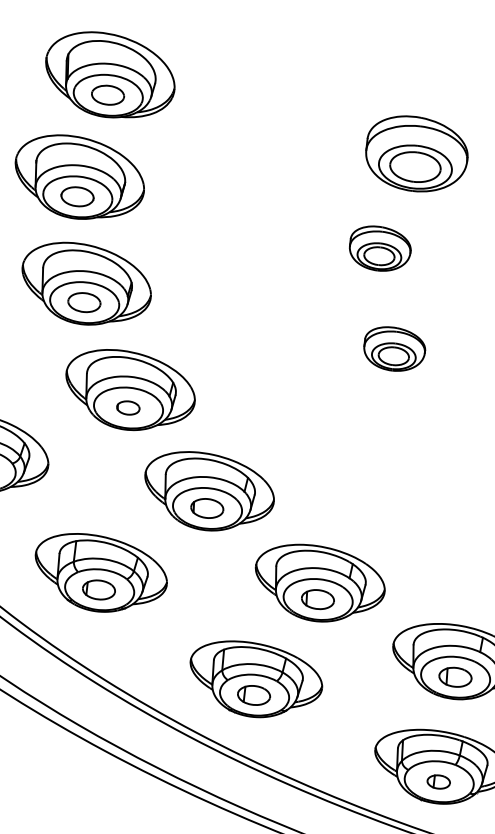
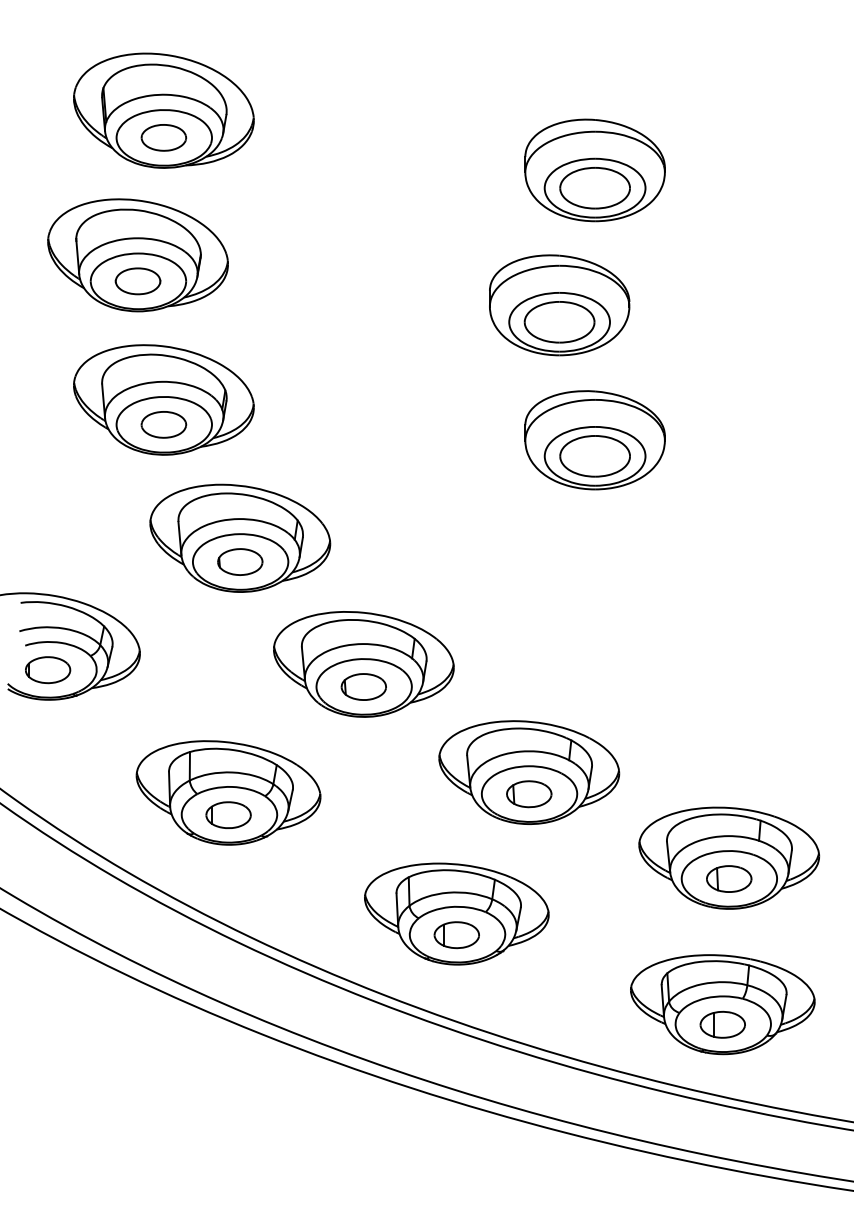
part: (380, 248) -> (559, 305), size x1.67
part: (394, 349) -> (594, 440), size x1.67
part: (128, 407) -> (240, 561), size x1.43
part: (438, 781) -> (722, 1024), size x1.43

